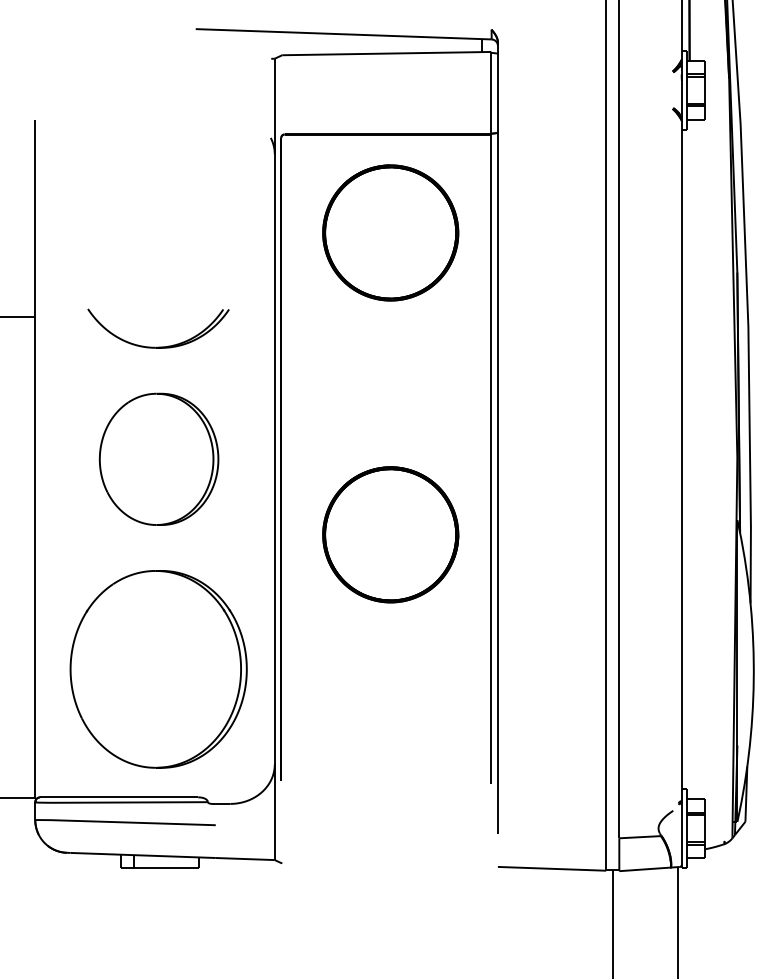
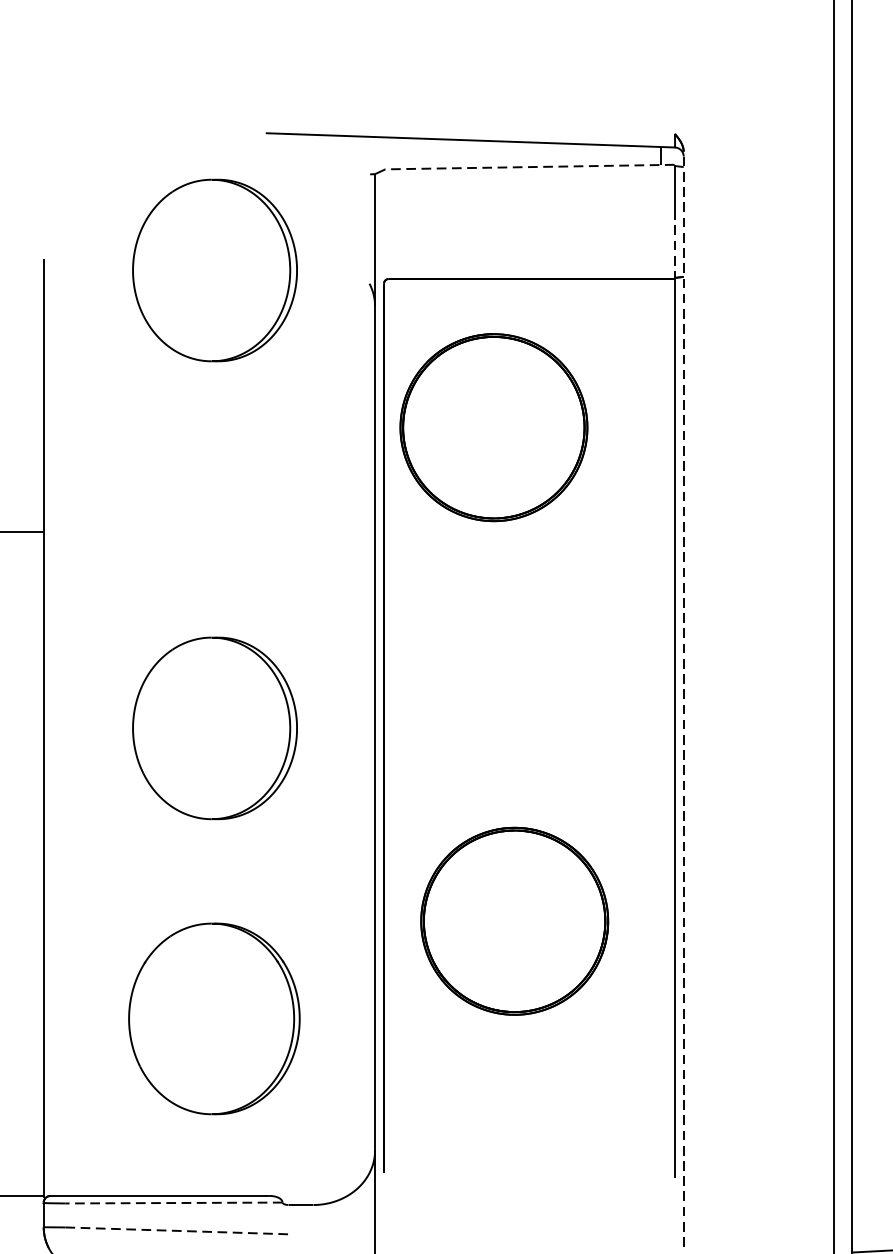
line: (386, 53) -> (529, 166), solid -> dashed
line: (491, 109) -> (674, 244), solid -> dashed
part: (158, 127) -> (214, 269), added
part: (390, 232) -> (493, 427), moved
part: (158, 346) -> (214, 572), removed
line: (497, 438) -> (683, 699), solid -> dashed
part: (390, 534) -> (514, 920), moved
part: (158, 669) -> (214, 1019), size x0.7
line: (128, 802) -> (172, 1203), solid -> dashed
line: (133, 822) -> (179, 1230), solid -> dashed

